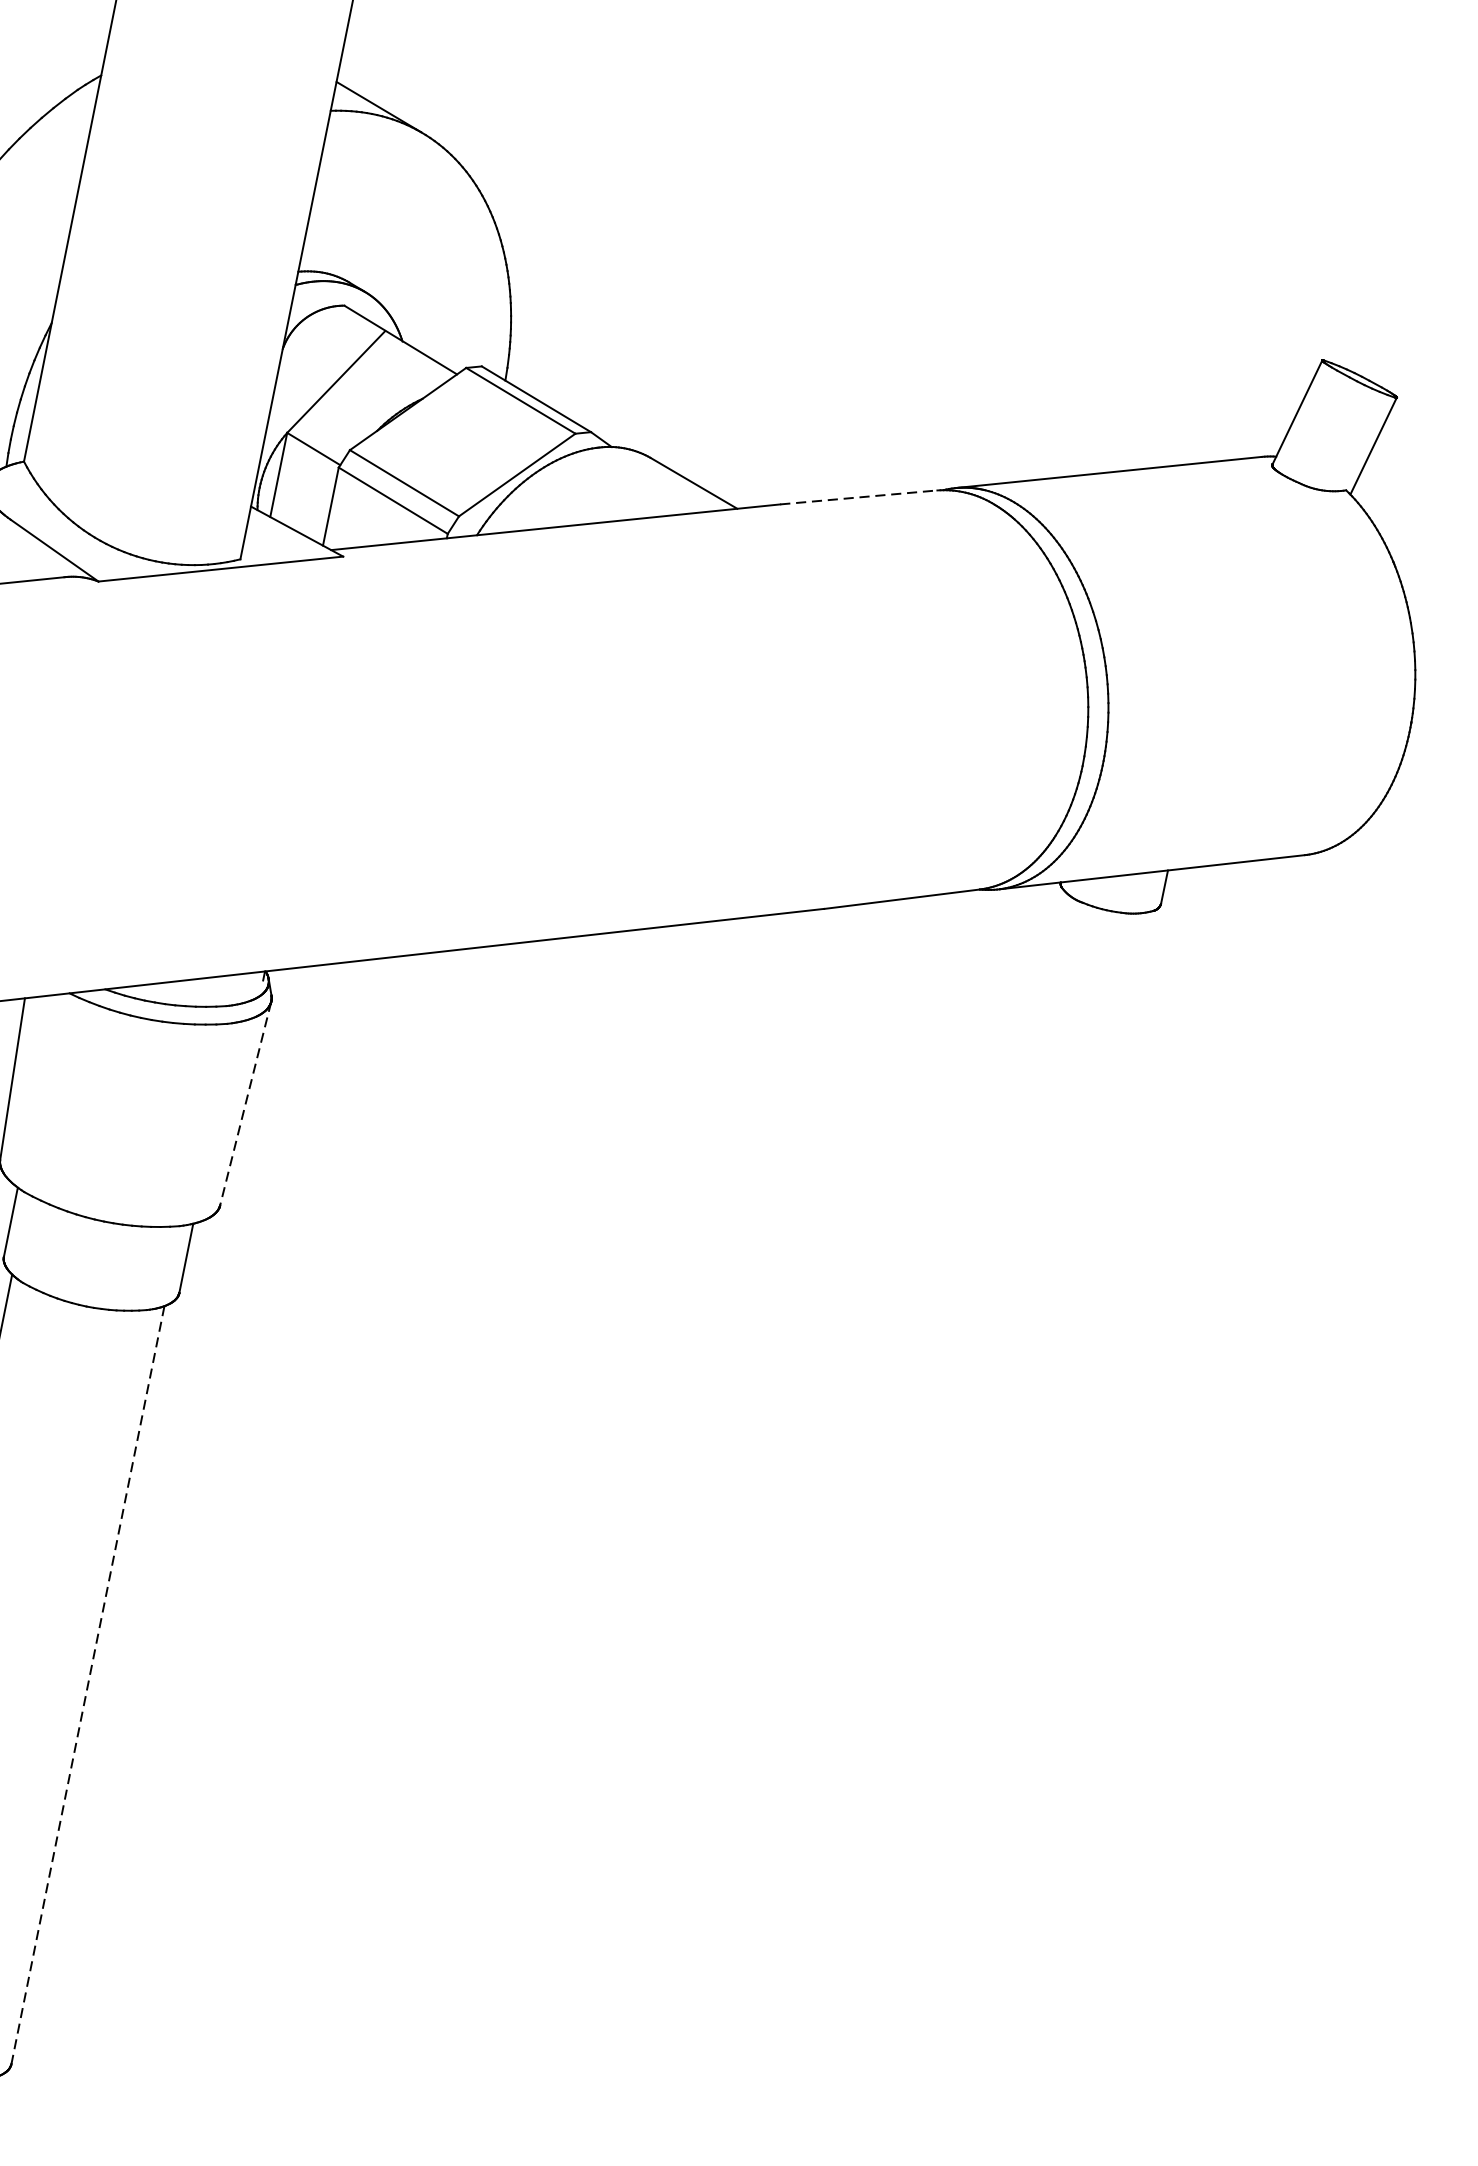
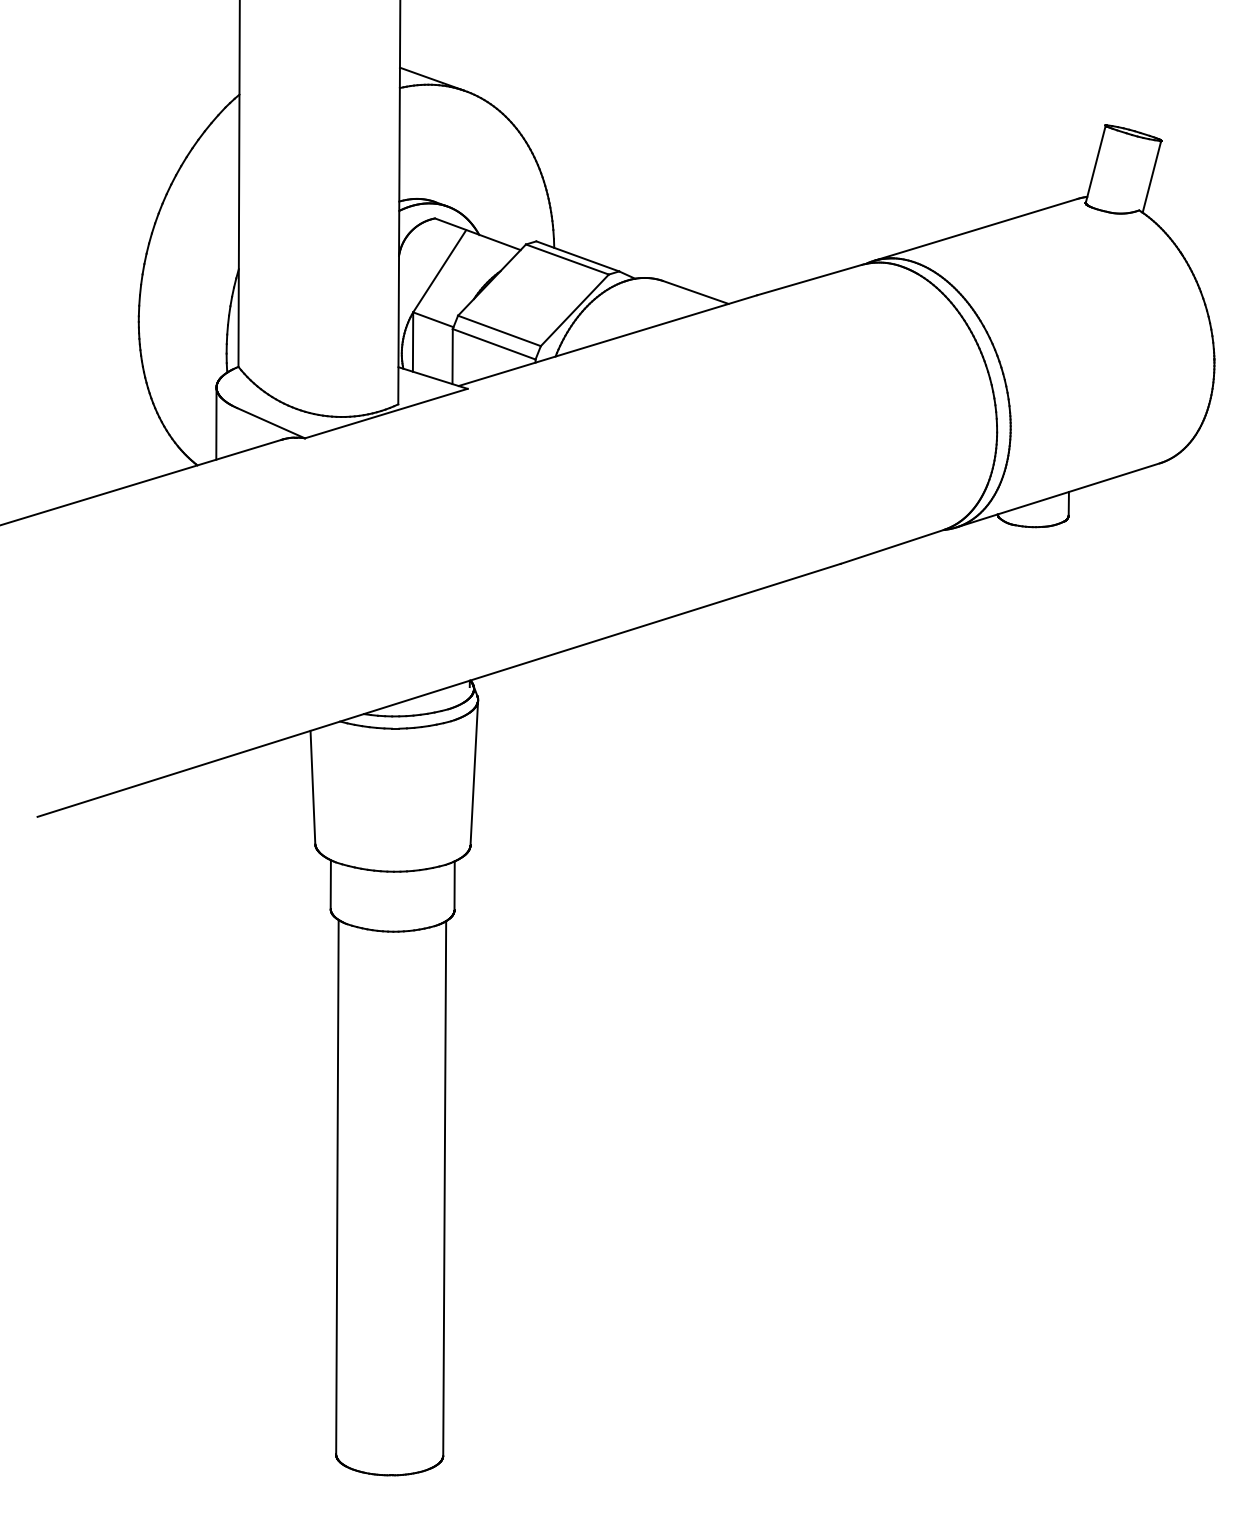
line: (858, 498) -> (809, 280), dashed -> solid
line: (245, 1104) -> (474, 773), dashed -> solid
line: (87, 1685) -> (444, 1188), dashed -> solid

